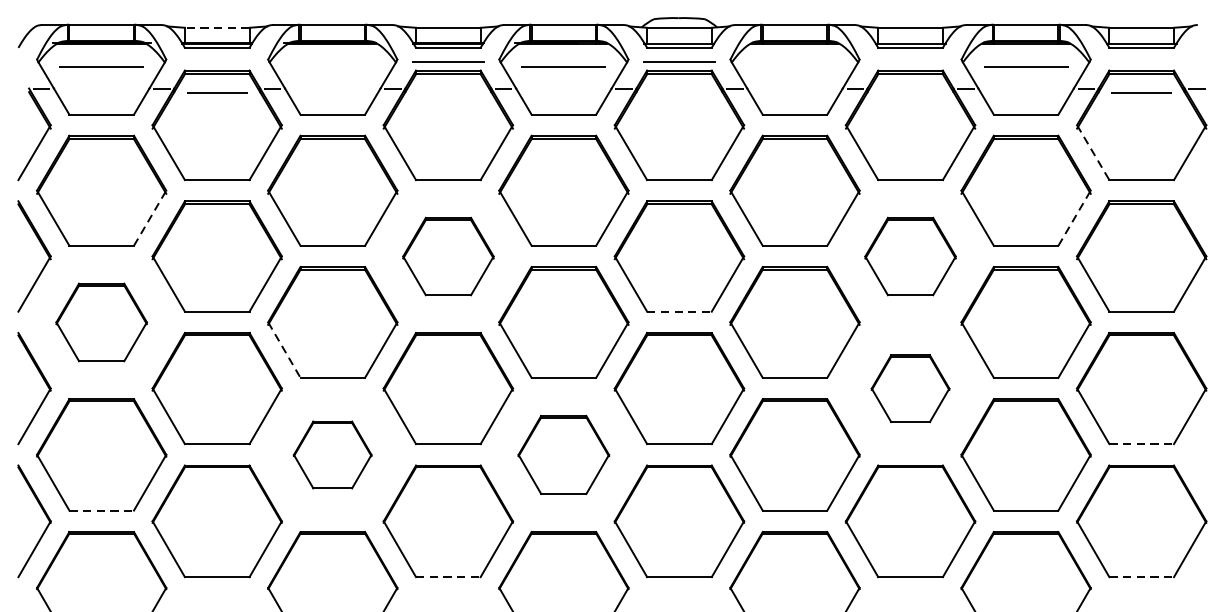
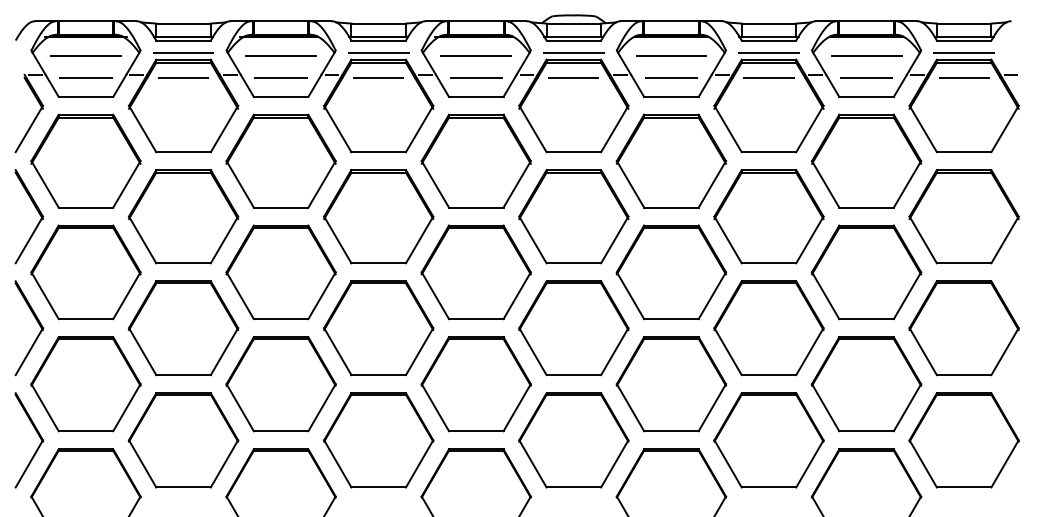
line: (217, 27) -> (183, 23), dashed -> solid
line: (217, 62) -> (183, 52), added
line: (909, 62) -> (768, 52), added
line: (1142, 62) -> (964, 52), added
line: (333, 66) -> (281, 56), added
line: (795, 66) -> (671, 56), added
line: (101, 92) -> (85, 78), added
line: (332, 92) -> (280, 78), added
line: (448, 92) -> (378, 78), added
line: (564, 92) -> (476, 78), added
line: (679, 92) -> (573, 78), added
line: (795, 92) -> (671, 78), added
line: (909, 92) -> (768, 78), added
line: (1026, 92) -> (866, 78), added
line: (1093, 153) -> (923, 129), dashed -> solid
line: (149, 218) -> (126, 184), dashed -> solid
line: (1074, 218) -> (907, 184), dashed -> solid
part: (448, 256) -> (378, 216), size x1.43
part: (909, 256) -> (768, 216), size x1.43
line: (680, 311) -> (574, 263), dashed -> solid
part: (101, 322) -> (85, 272), size x1.43
line: (284, 351) -> (240, 296), dashed -> solid
part: (909, 388) -> (768, 328), size x1.67
line: (1142, 444) -> (964, 375), dashed -> solid
part: (332, 455) -> (280, 384), size x1.67
part: (562, 455) -> (475, 384), size x1.43
line: (102, 510) -> (86, 431), dashed -> solid
line: (449, 577) -> (379, 487), dashed -> solid
line: (1142, 577) -> (964, 487), dashed -> solid

